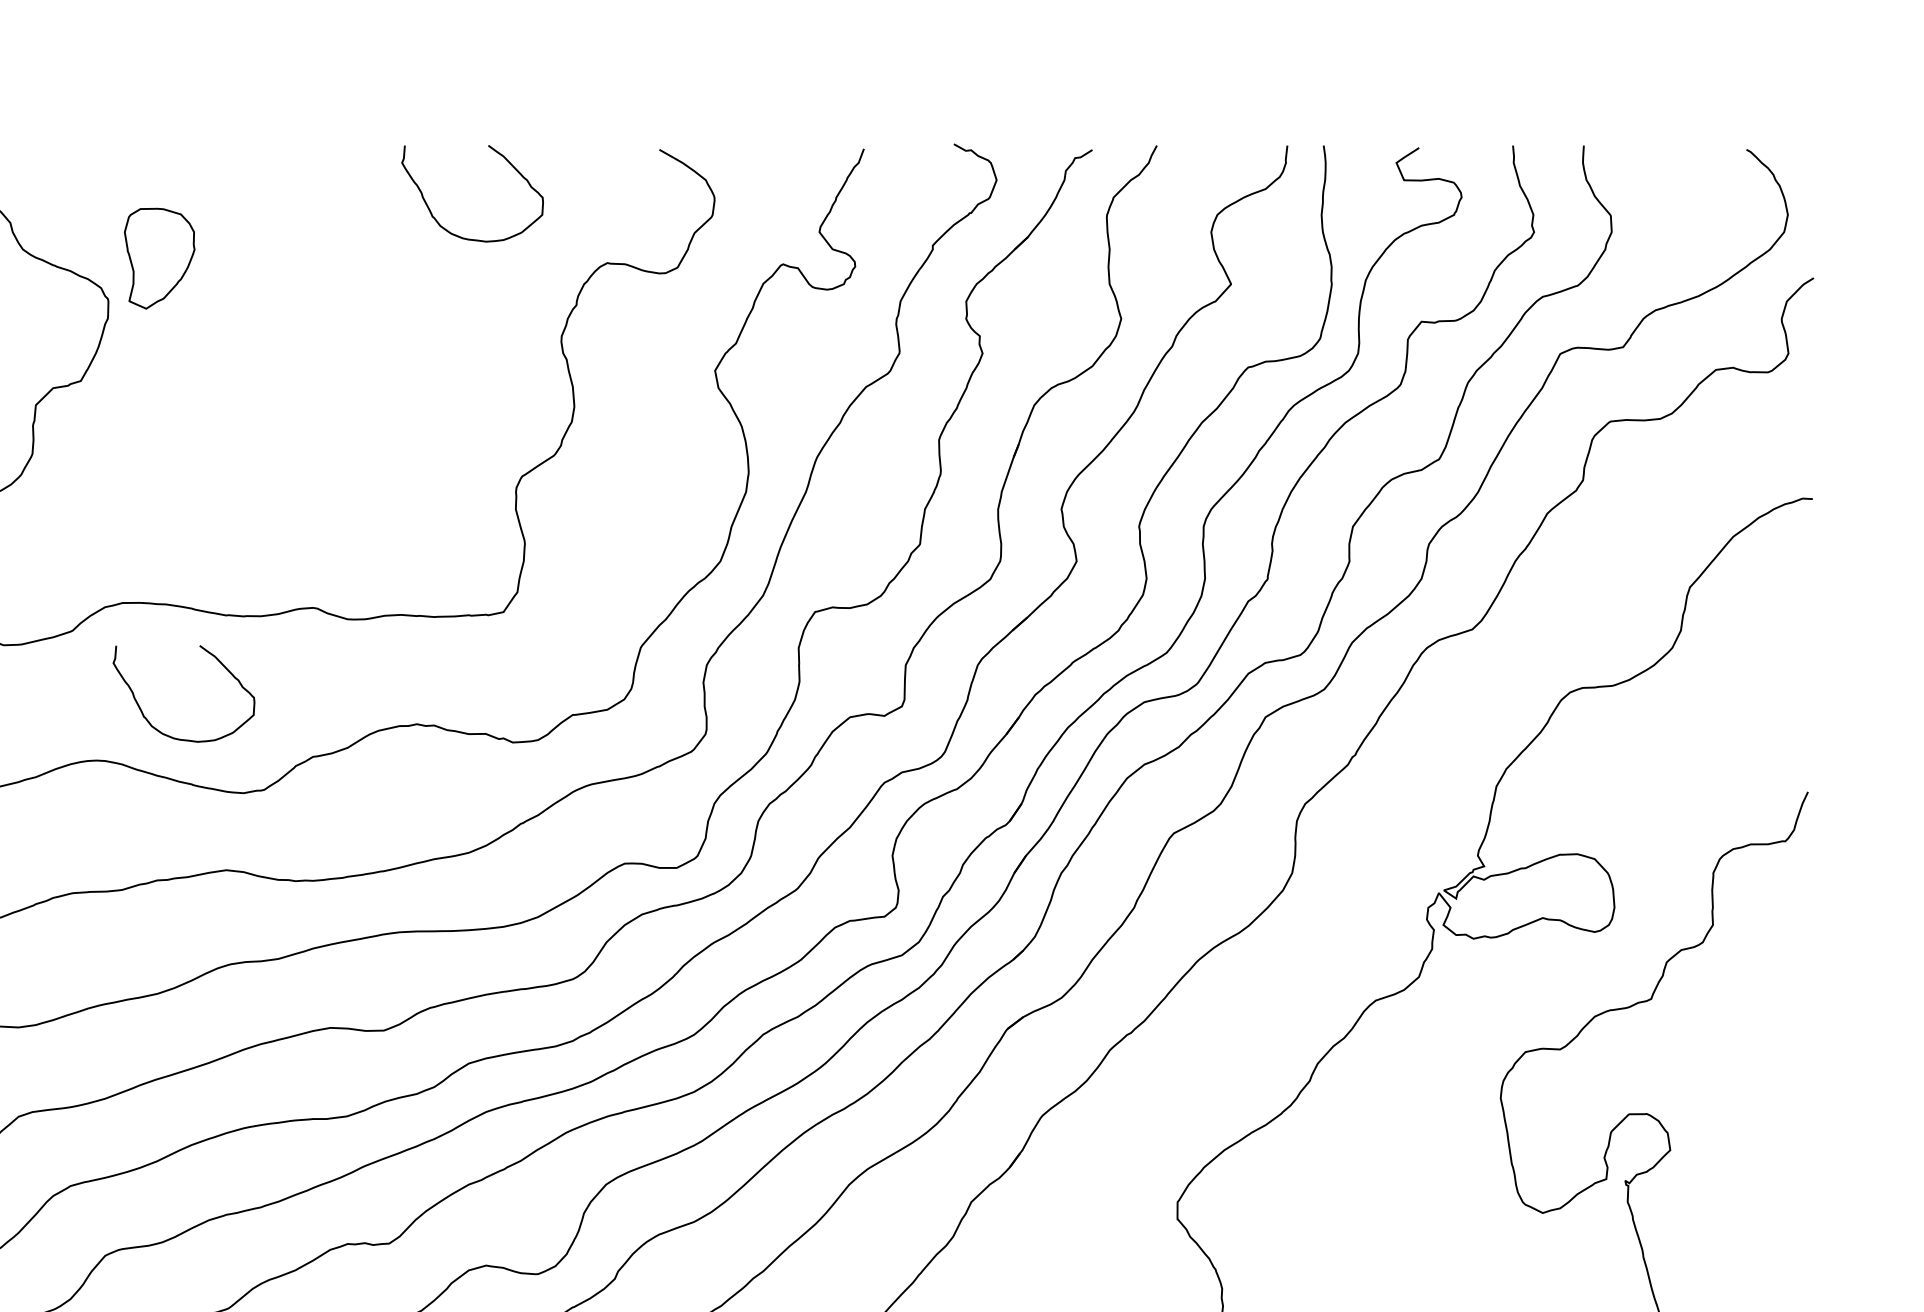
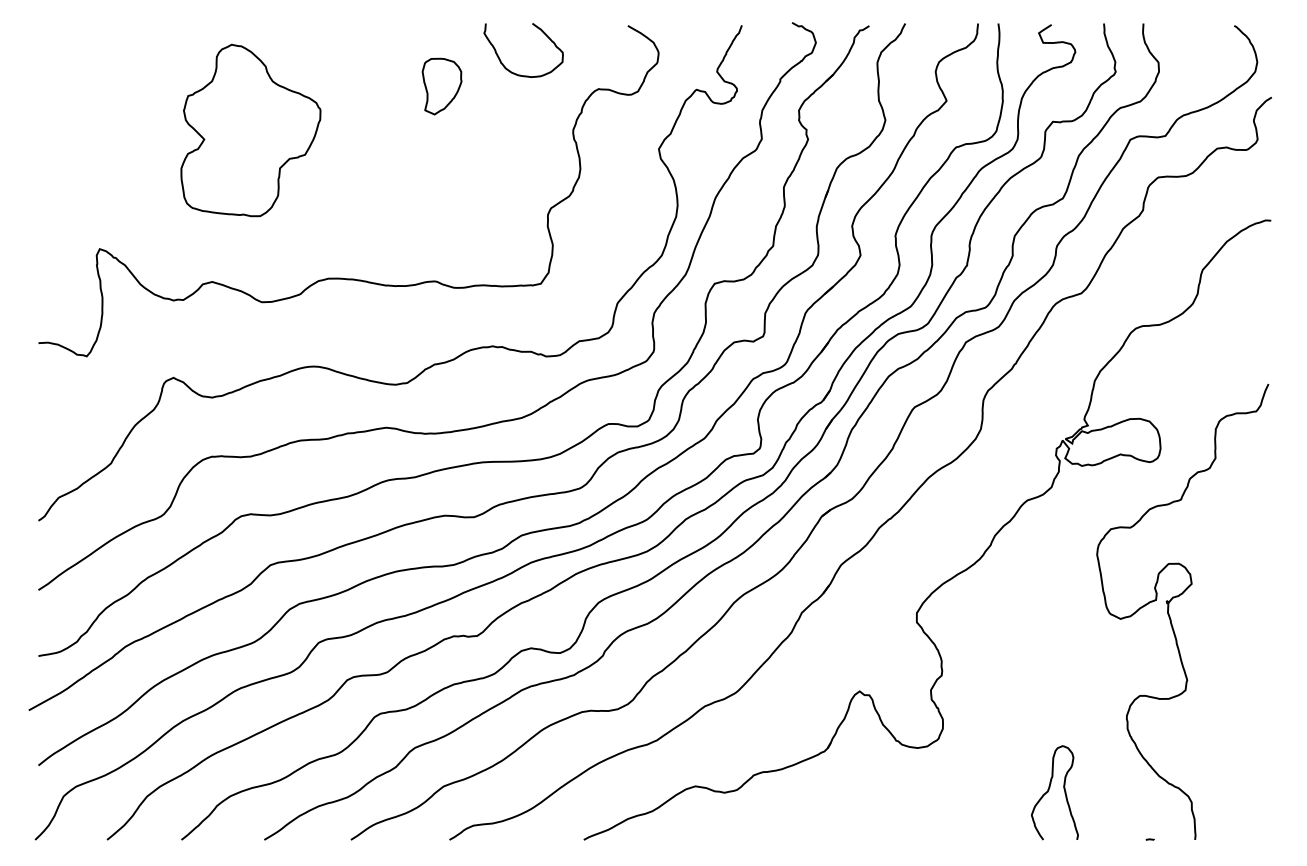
part: (158, 258) -> (441, 86), moved
curve: (158, 728) -> (348, 348), removed

